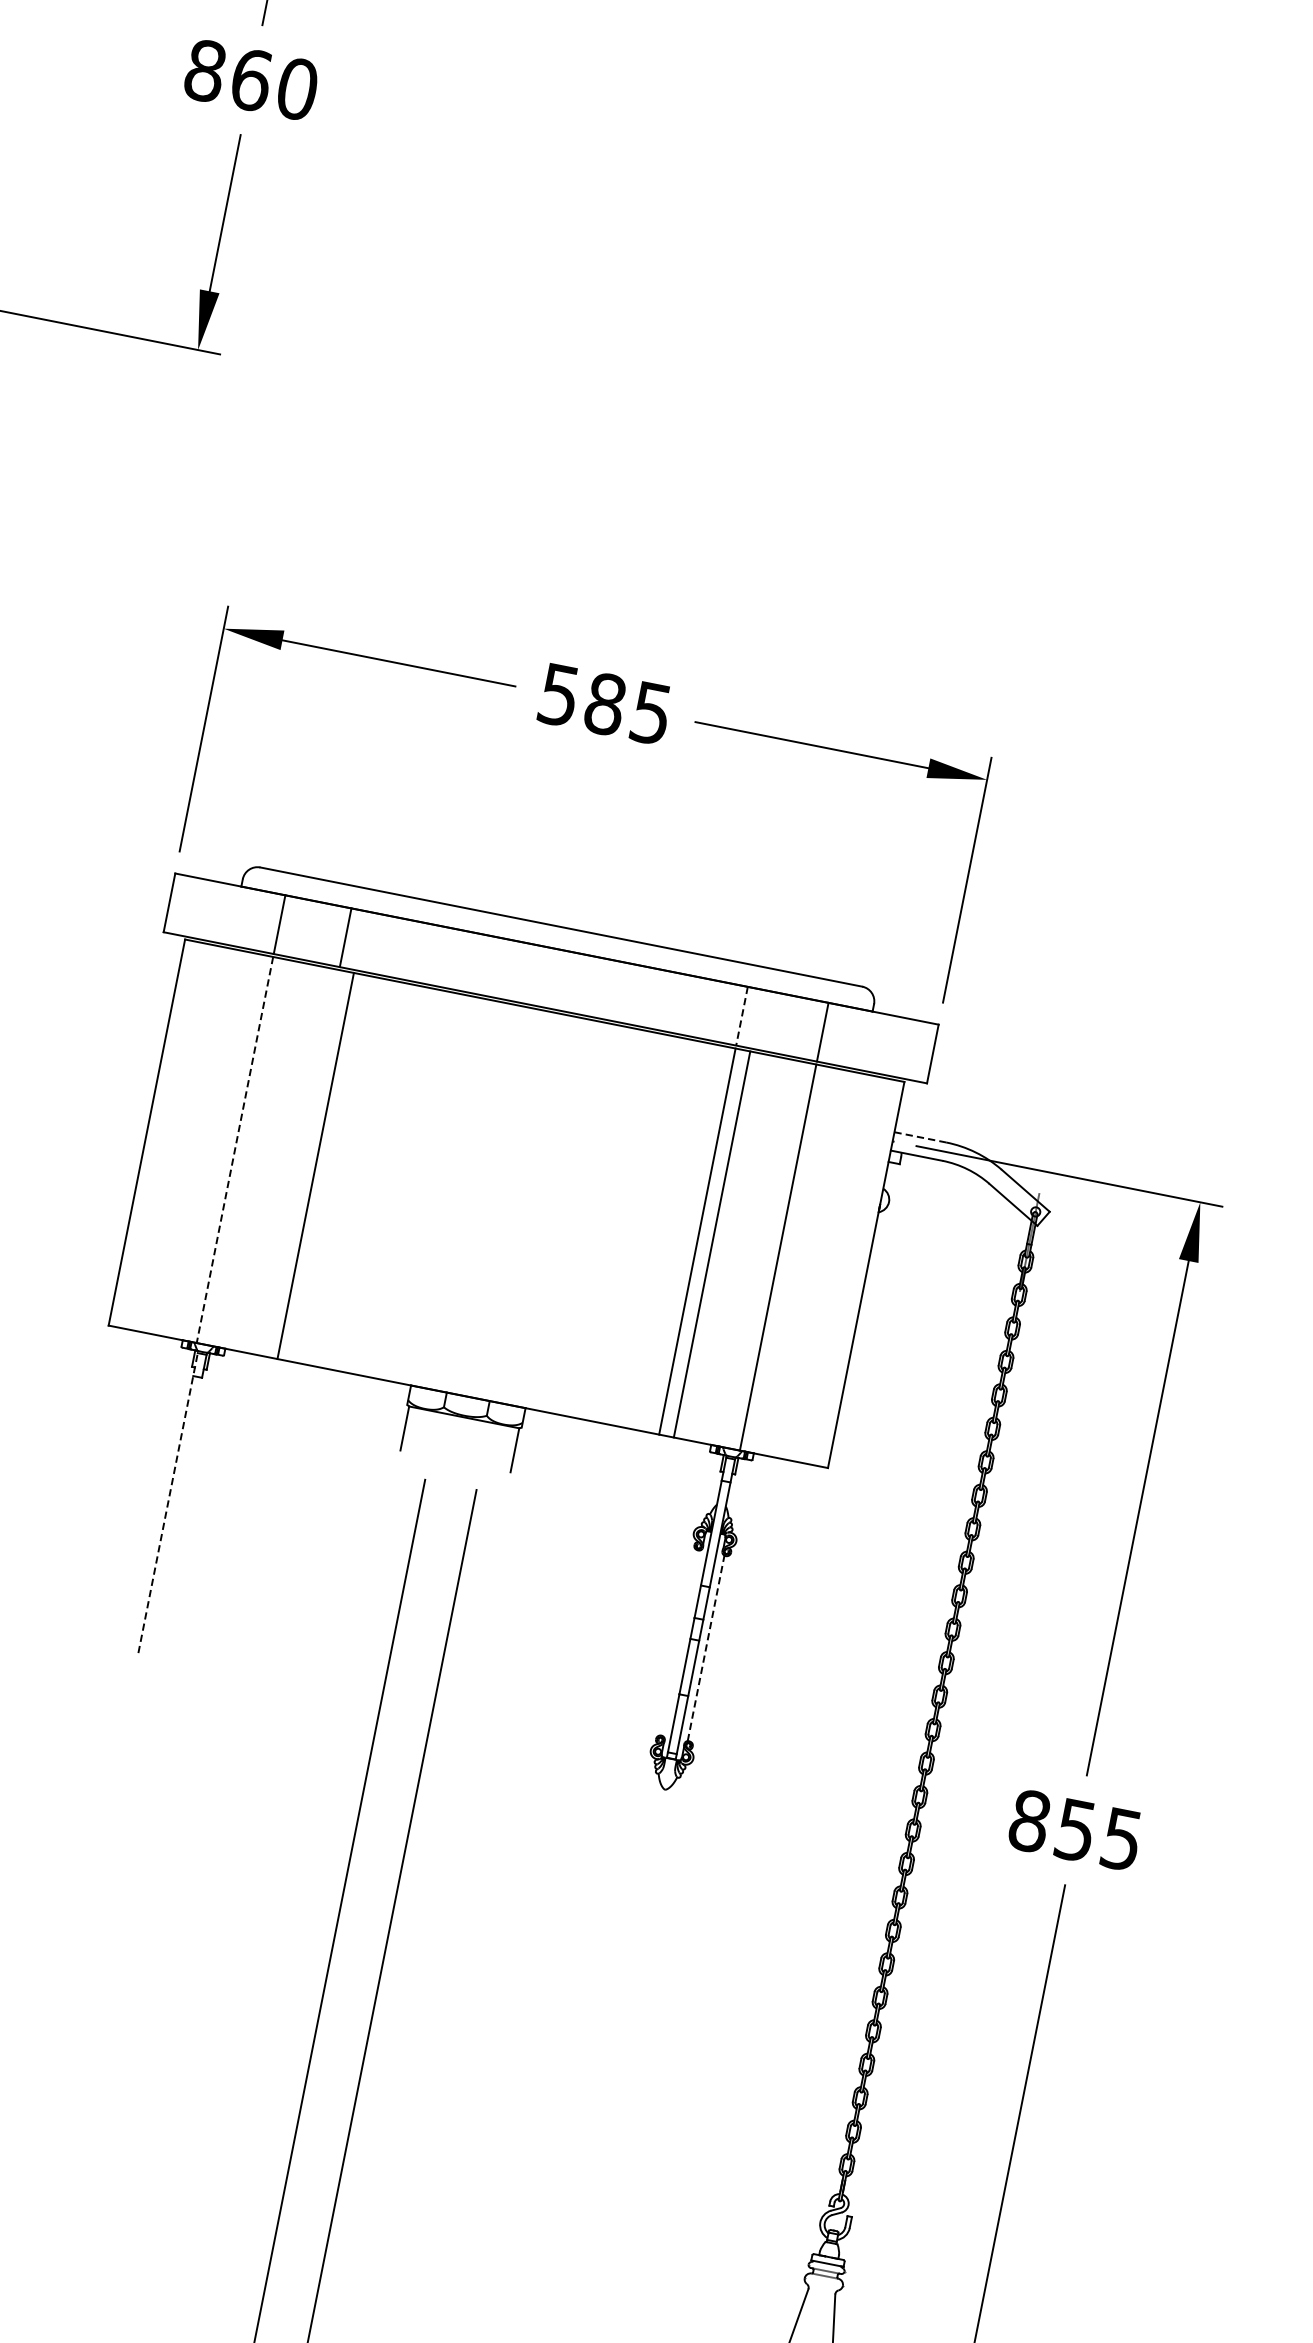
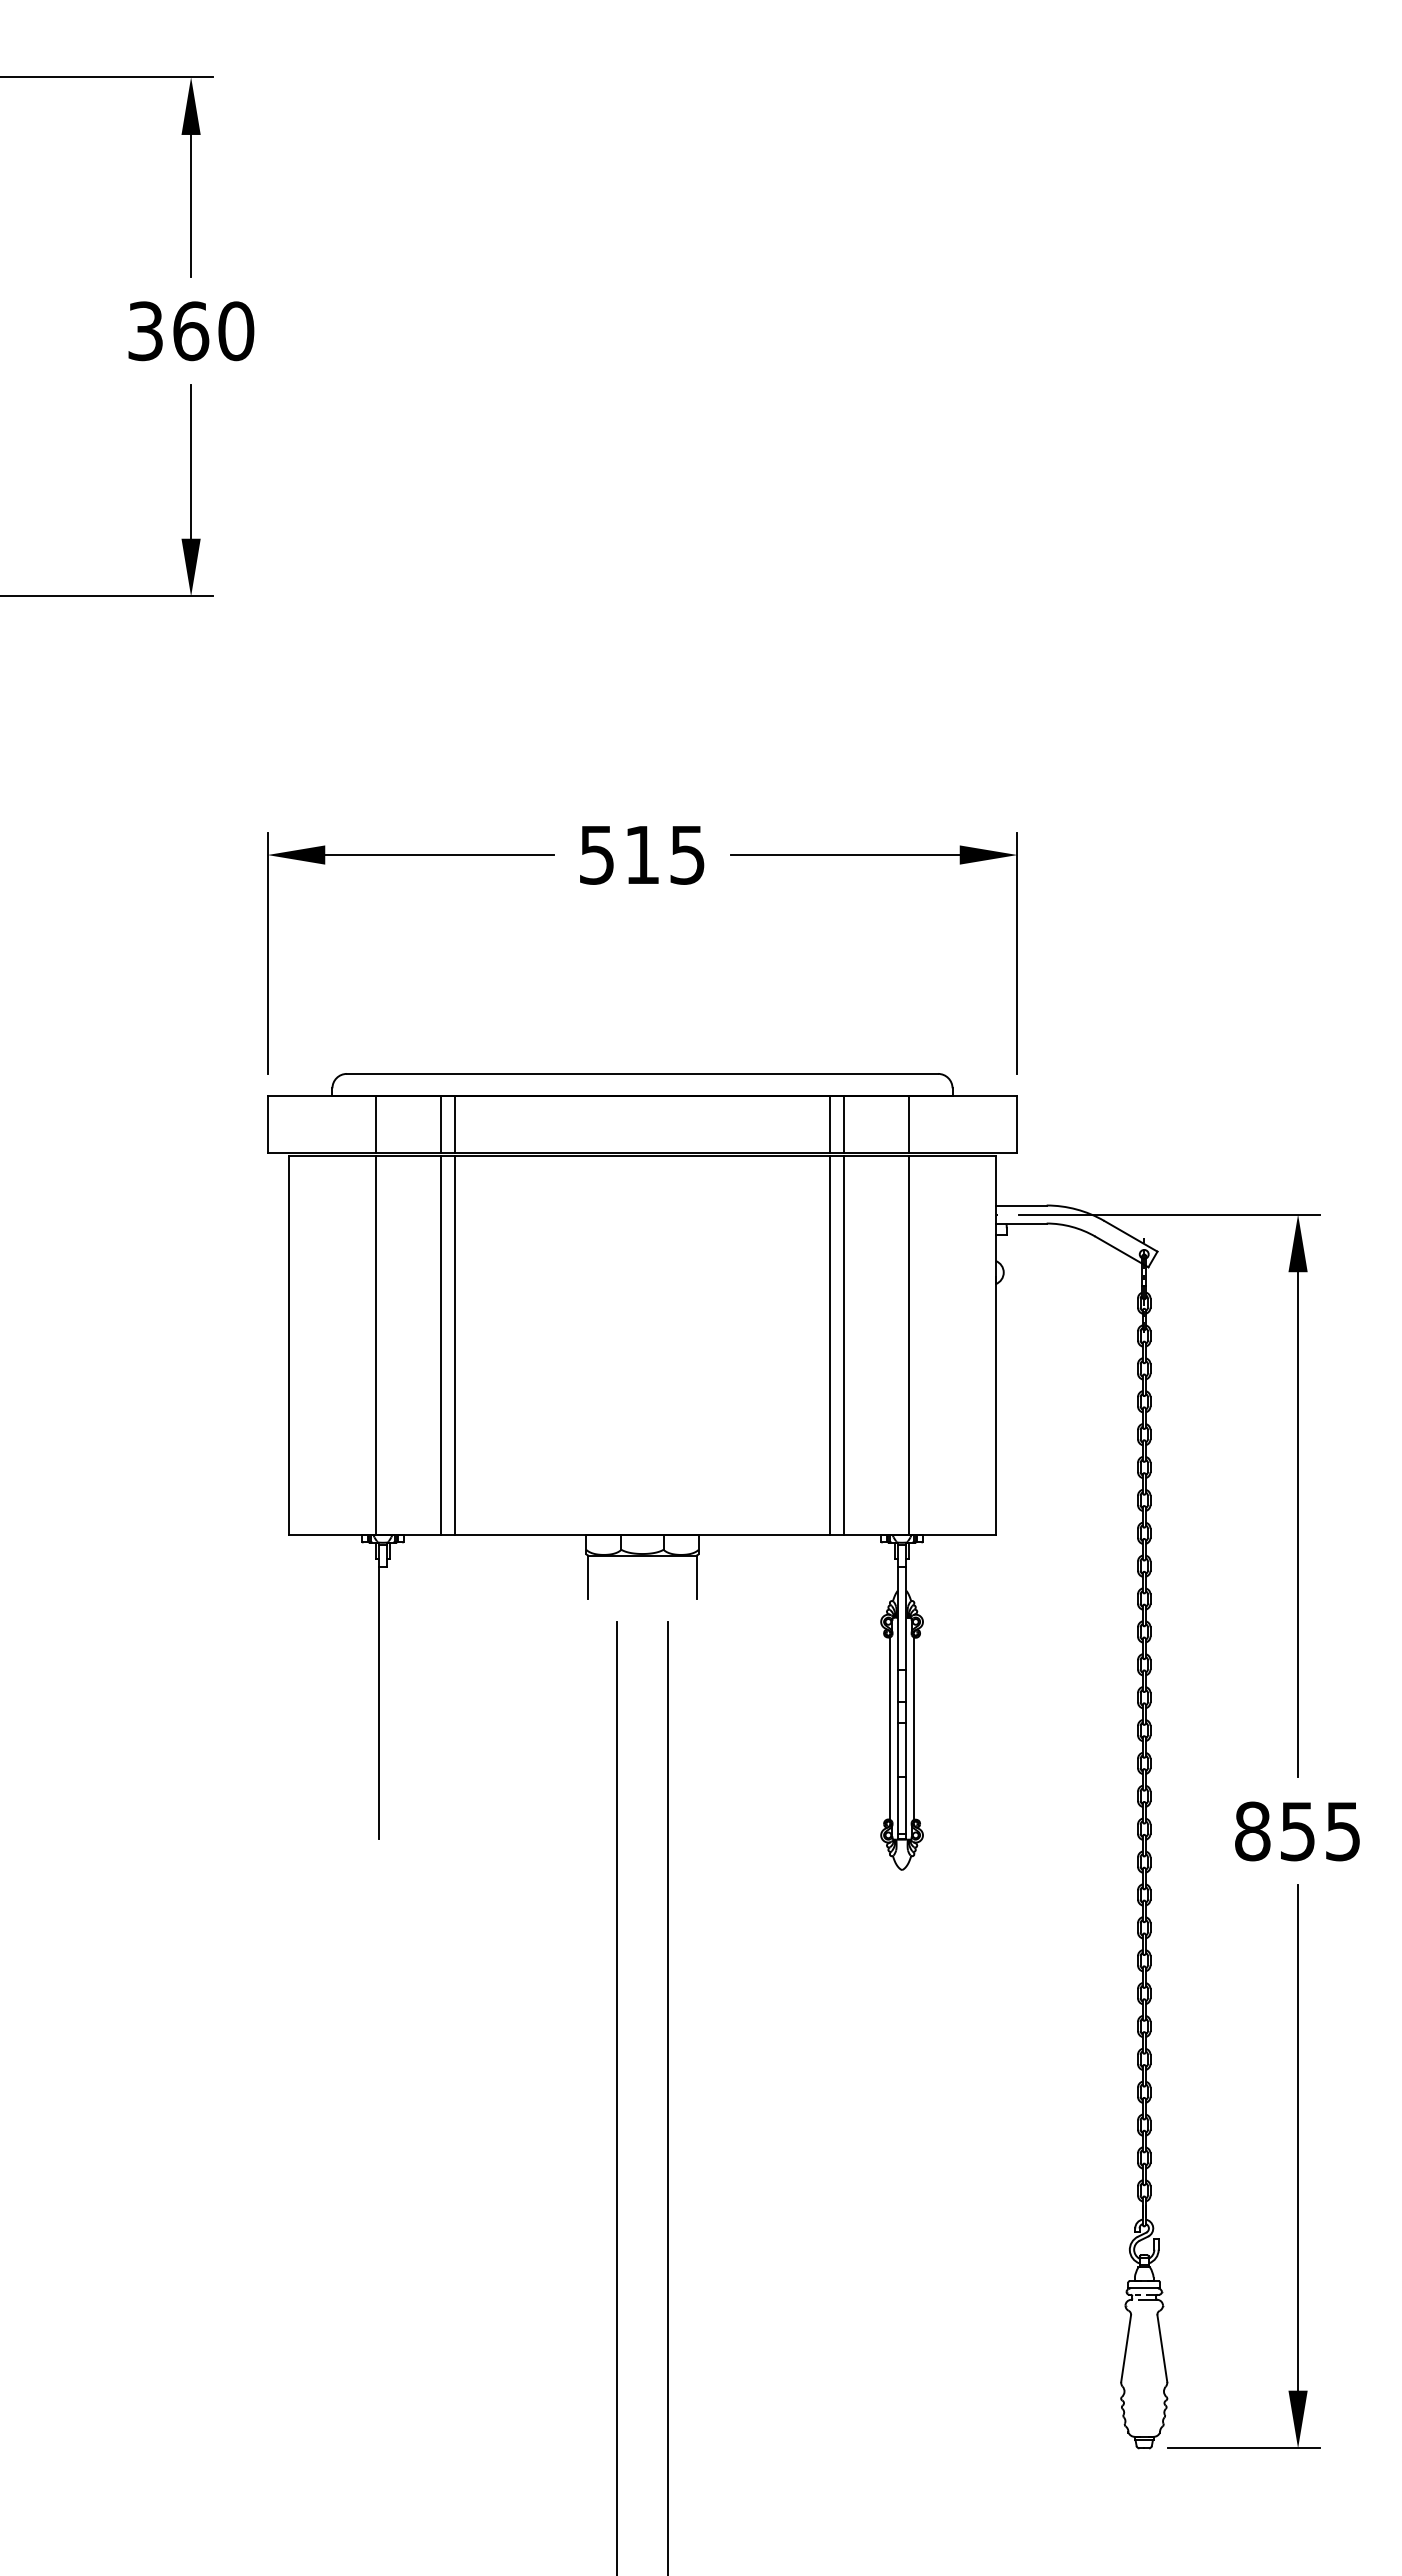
text: (205, 71) -> (145, 331), 860 -> 360
text: (605, 703) -> (642, 854), 585 -> 515
line: (360, 940) -> (455, 1124), added
line: (741, 1016) -> (829, 1124), dashed -> solid
line: (756, 1019) -> (844, 1124), added
line: (920, 1137) -> (1021, 1205), dashed -> solid
line: (234, 1149) -> (375, 1345), dashed -> solid
line: (300, 1162) -> (440, 1345), added
line: (168, 1502) -> (378, 1691), dashed -> solid
line: (680, 1643) -> (889, 1728), added
line: (706, 1648) -> (914, 1728), dashed -> solid

